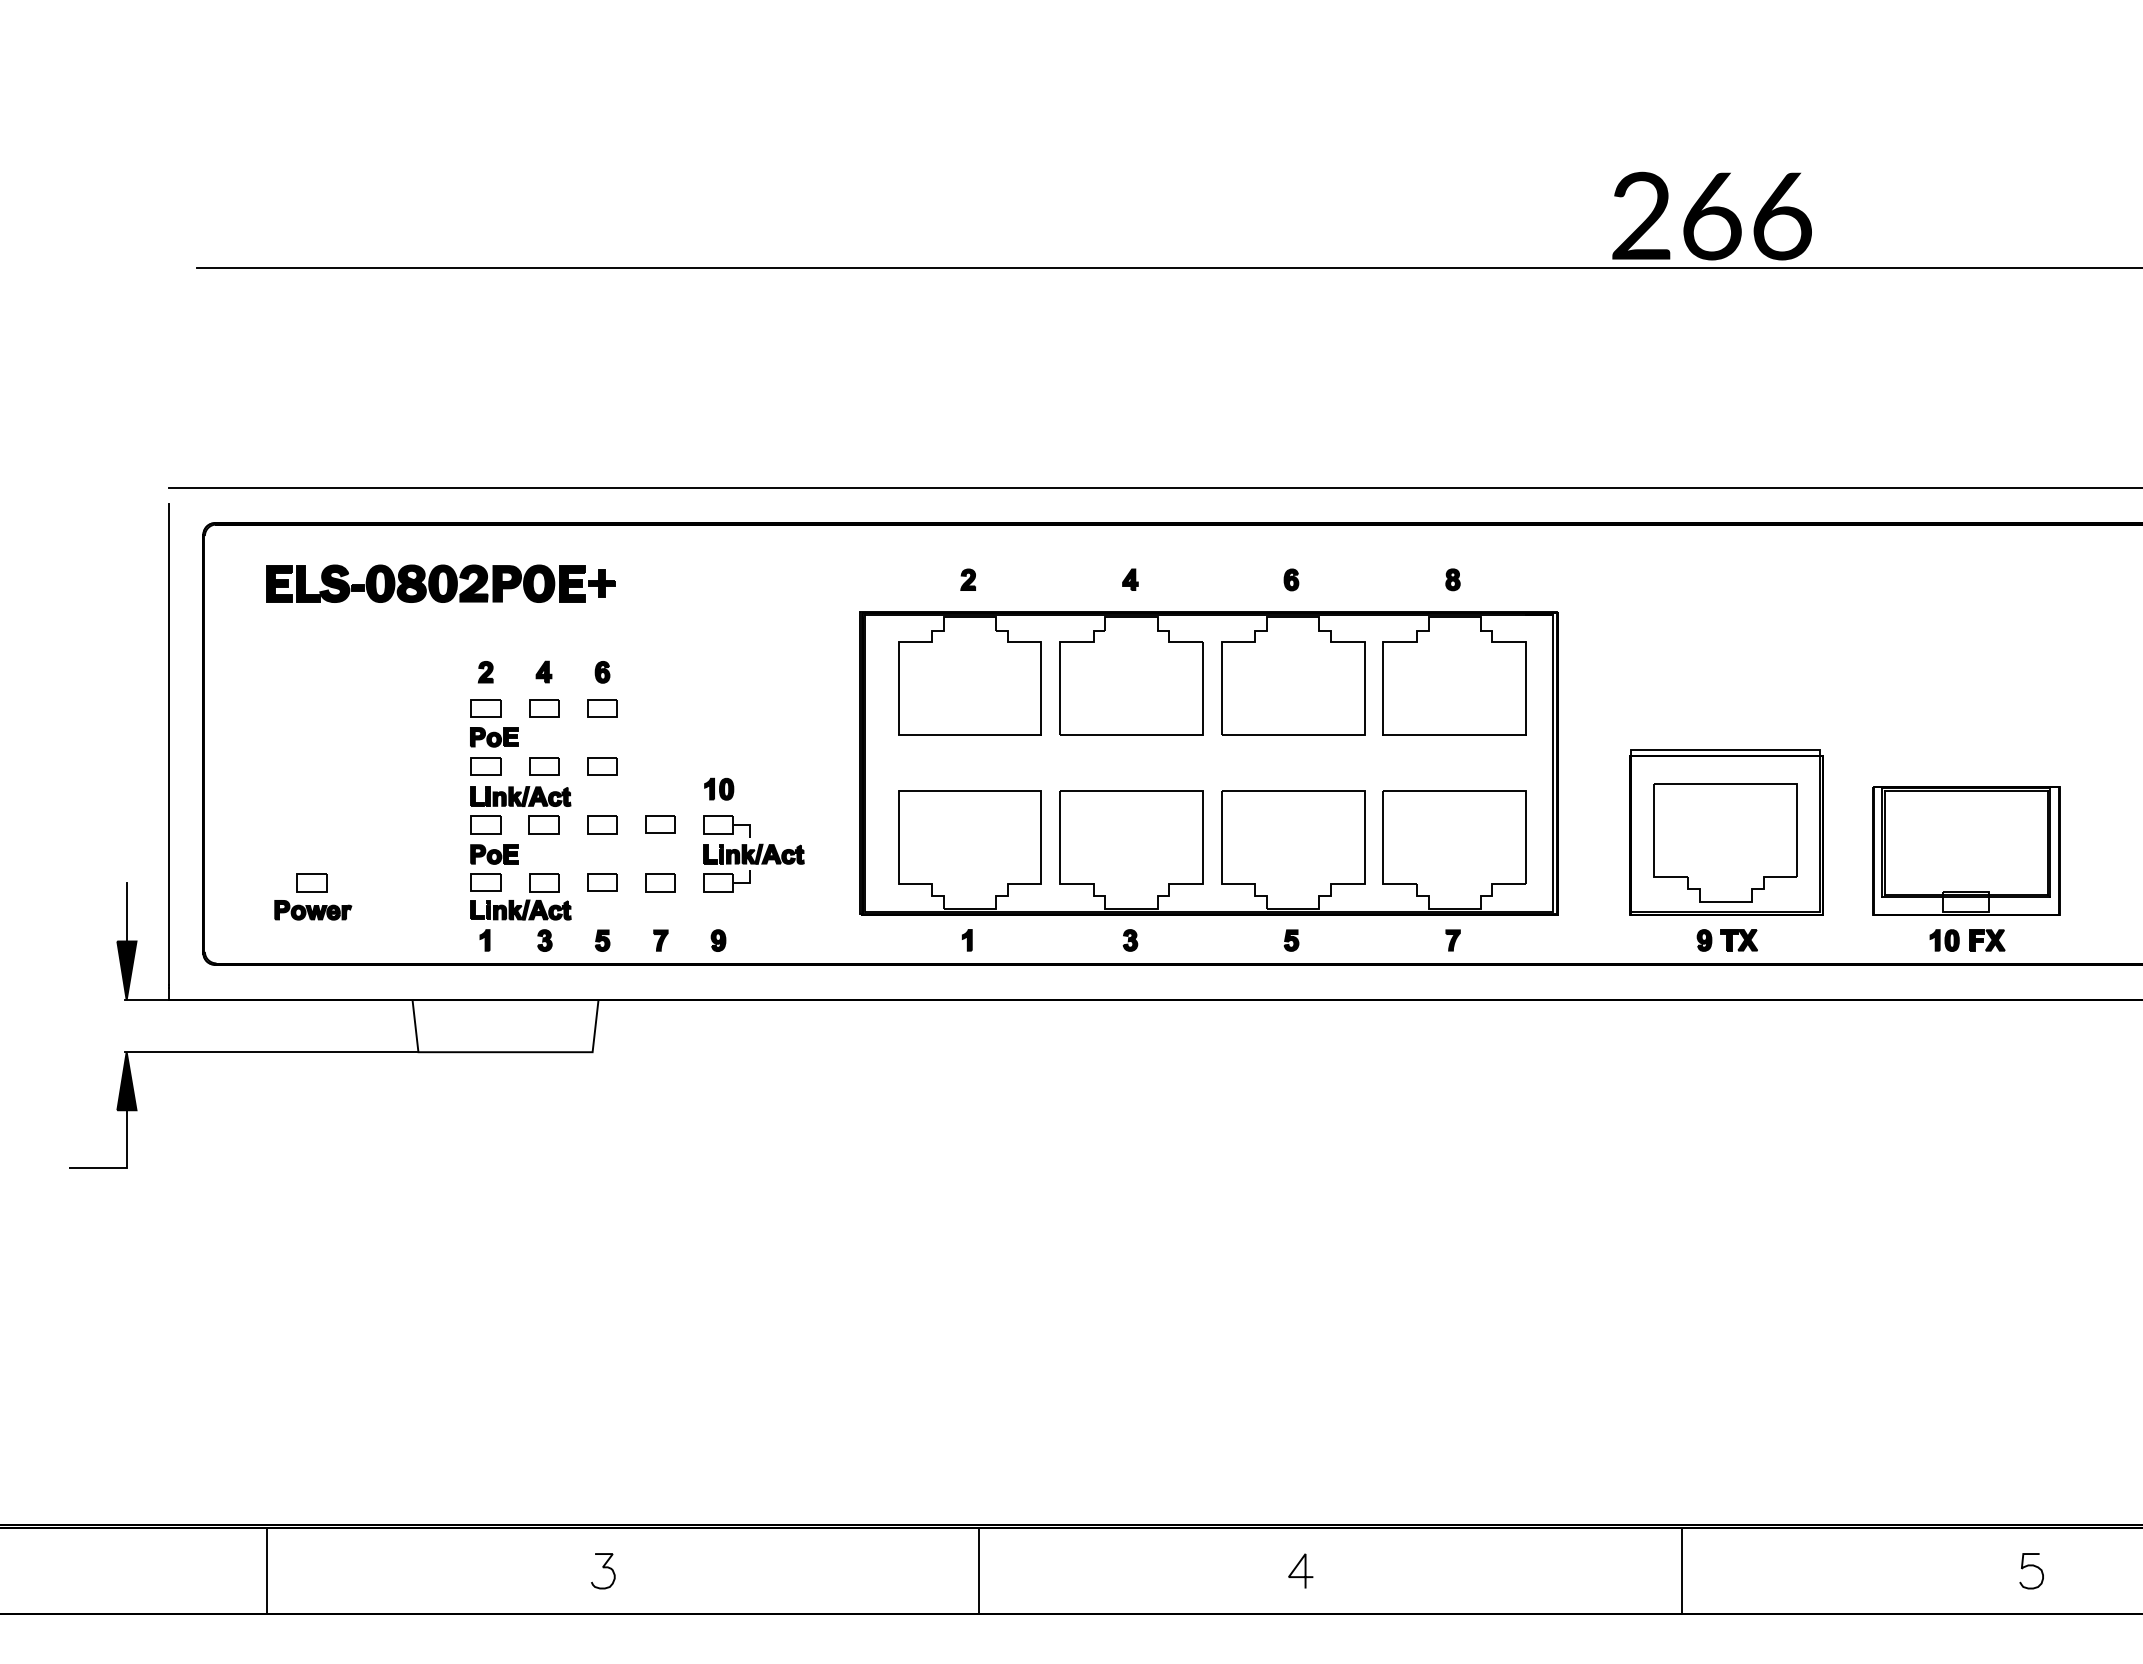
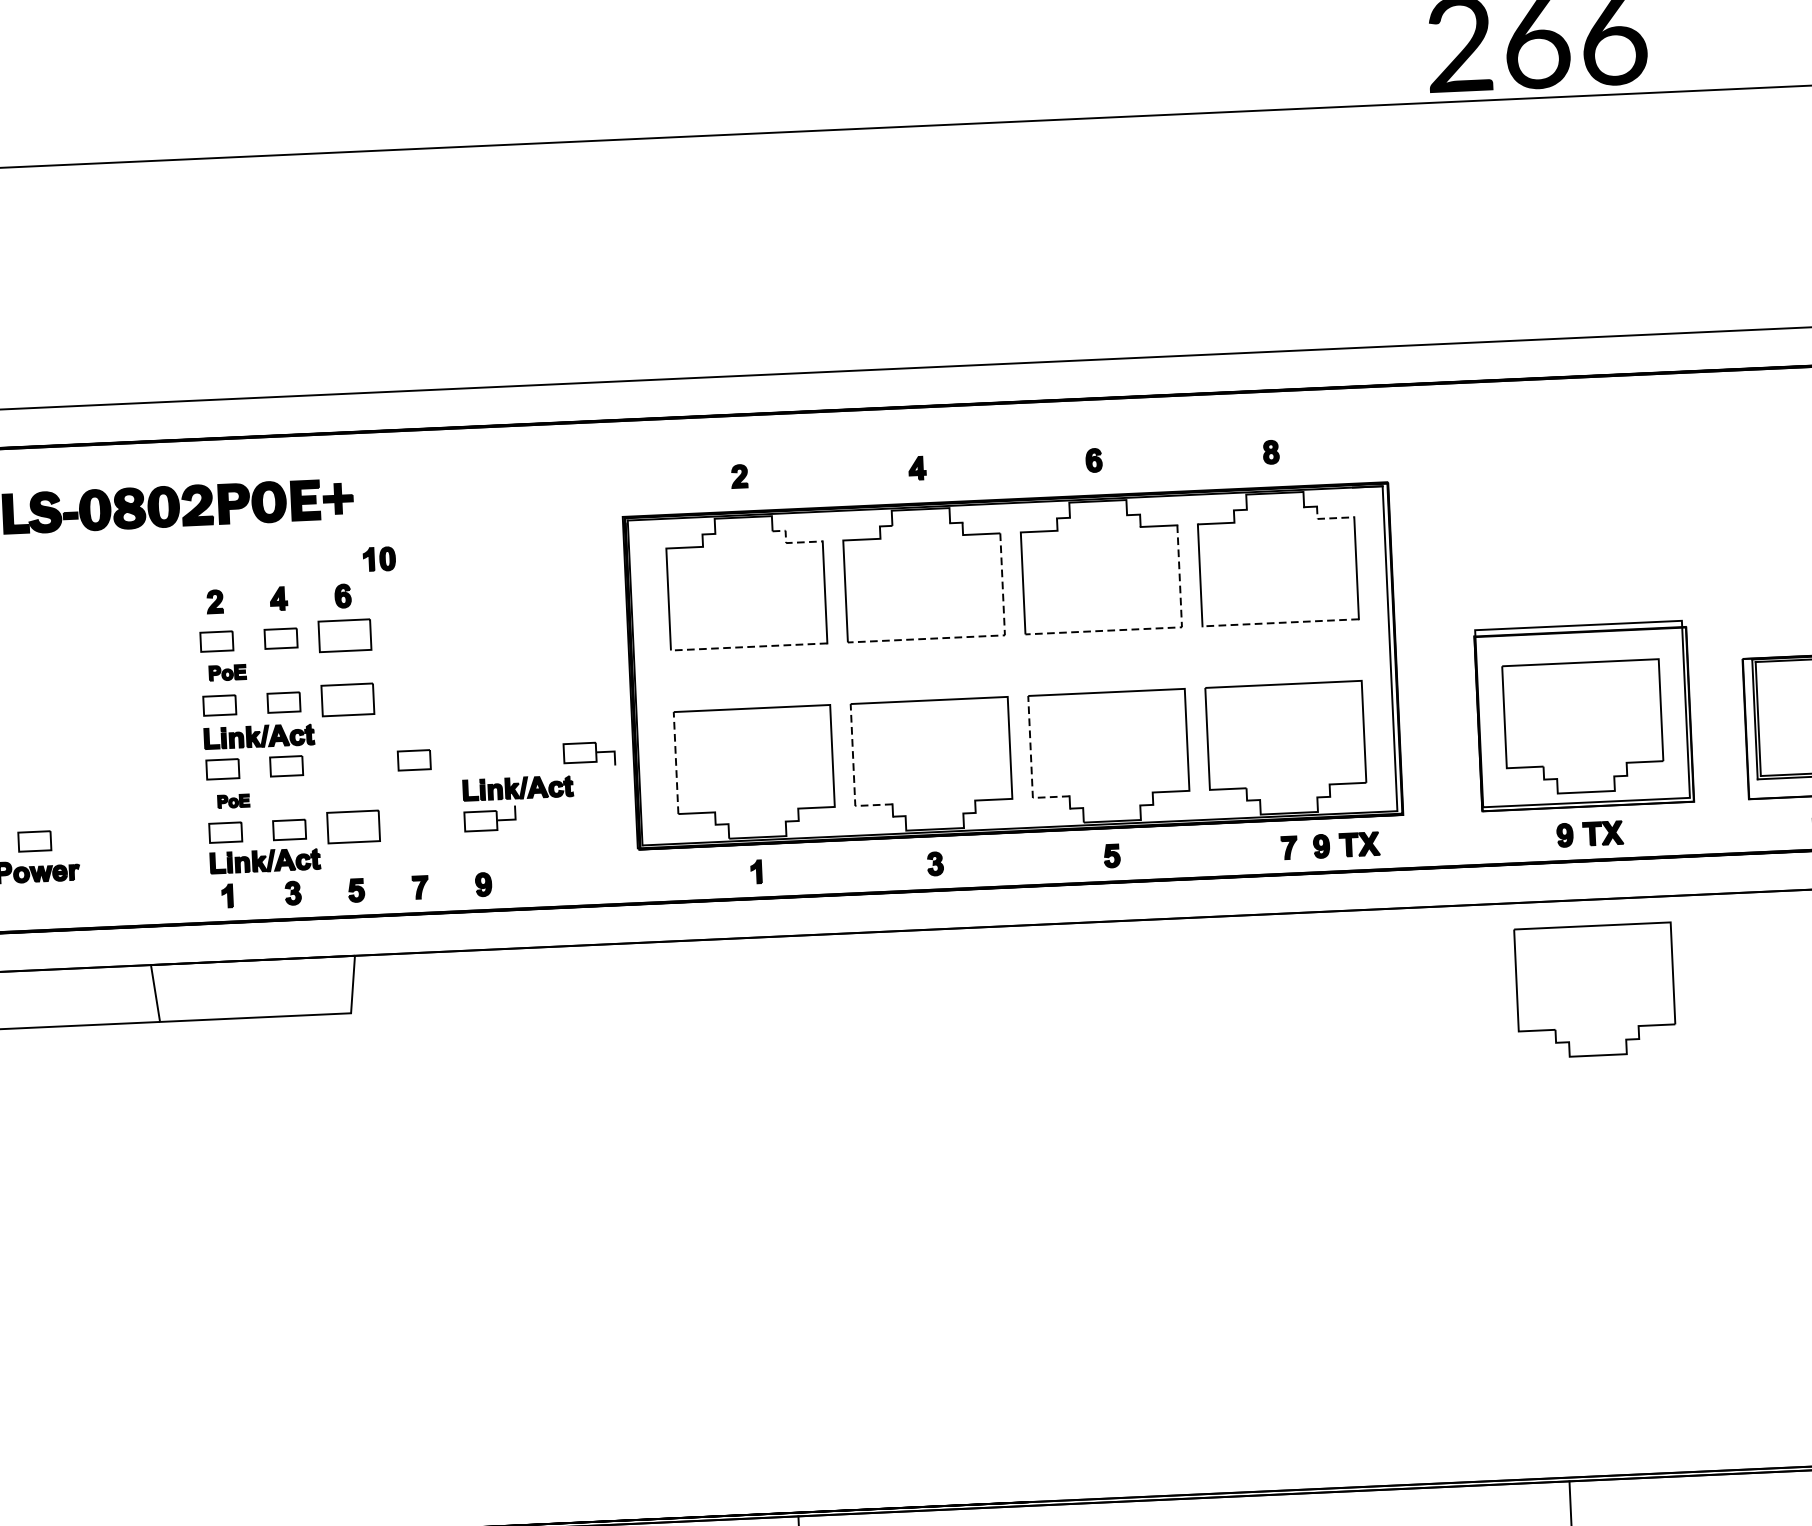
line: (1011, 642) -> (790, 543), solid -> dashed
line: (1503, 642) -> (1329, 518), solid -> dashed
part: (602, 708) -> (344, 635), size x1.6
line: (969, 735) -> (748, 647), solid -> dashed
line: (1178, 735) -> (977, 636), solid -> dashed
line: (1339, 735) -> (1154, 628), solid -> dashed
line: (1454, 735) -> (1280, 622), solid -> dashed
part: (494, 737) -> (227, 673), size x0.7
part: (602, 766) -> (347, 699), size x1.6
part: (719, 788) -> (379, 558), moved
part: (602, 824) -> (350, 763), removed
part: (726, 826) -> (588, 754), moved
line: (898, 837) -> (675, 762), solid -> dashed
part: (494, 854) -> (233, 801), size x0.6
line: (1059, 855) -> (853, 774), solid -> dashed
line: (1221, 855) -> (1031, 766), solid -> dashed
part: (602, 882) -> (353, 826), size x1.6
part: (660, 882) -> (417, 823), removed
part: (1504, 940) -> (1345, 845), added
part: (1725, 1082) -> (1595, 990), added

